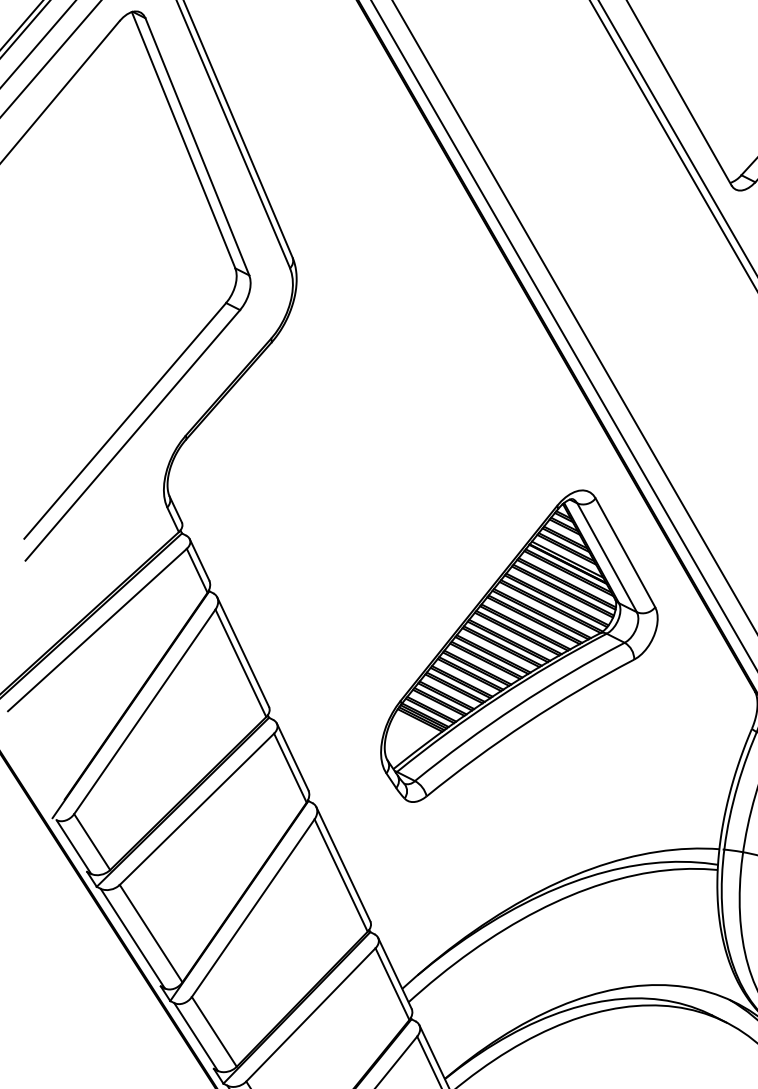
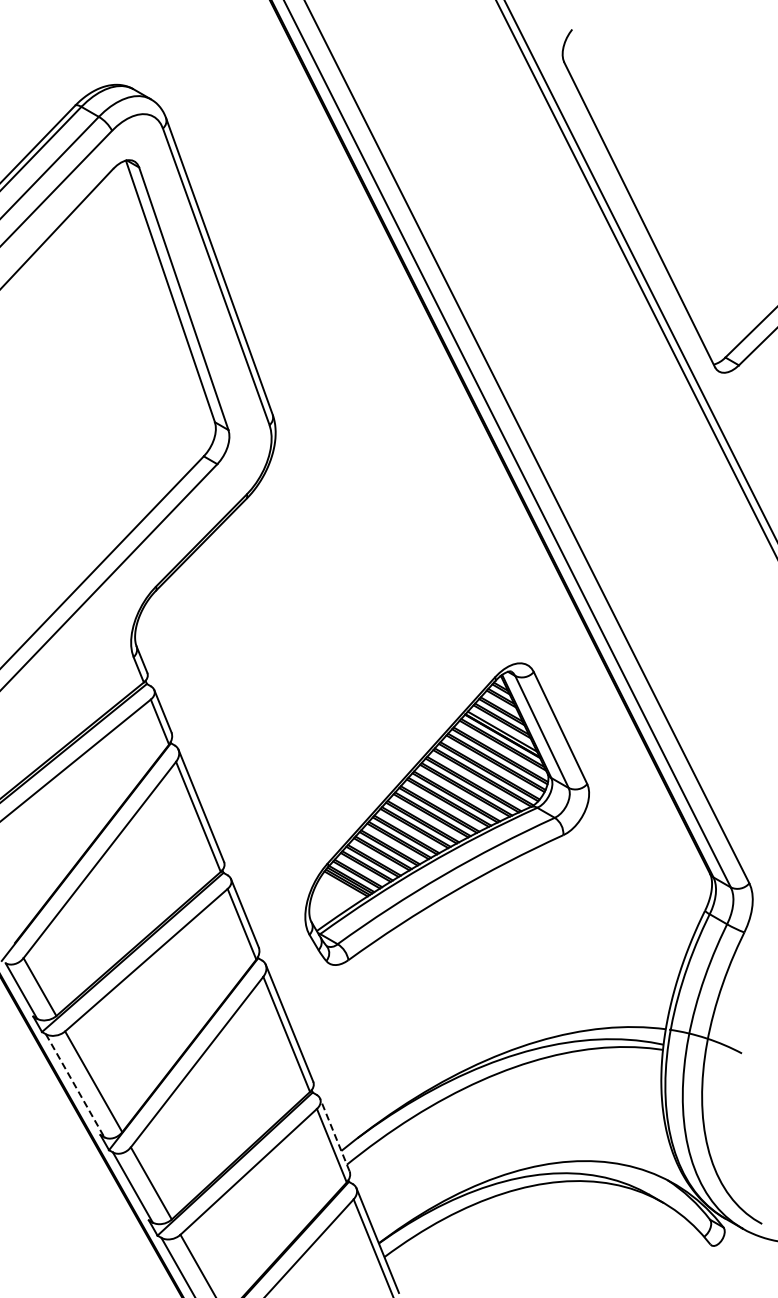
part: (516, 644) -> (446, 813), moved
line: (133, 939) -> (75, 1086), solid -> dashed
line: (394, 972) -> (334, 1134), solid -> dashed

